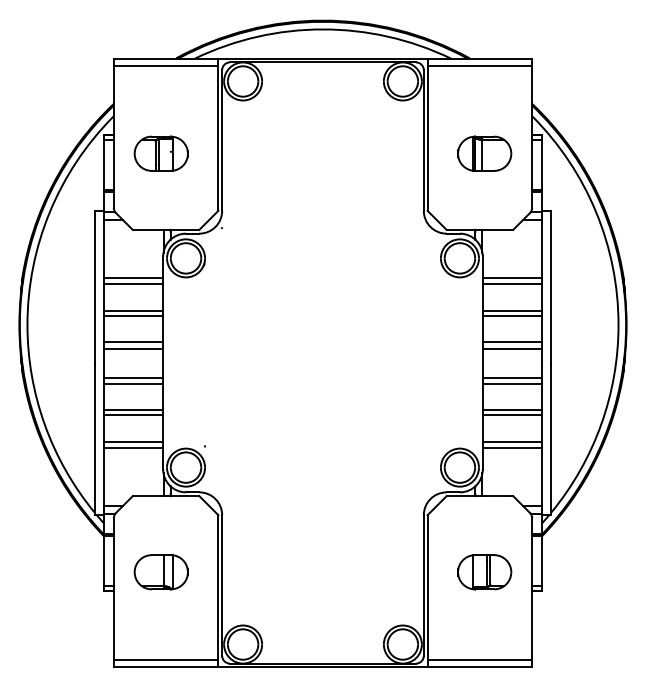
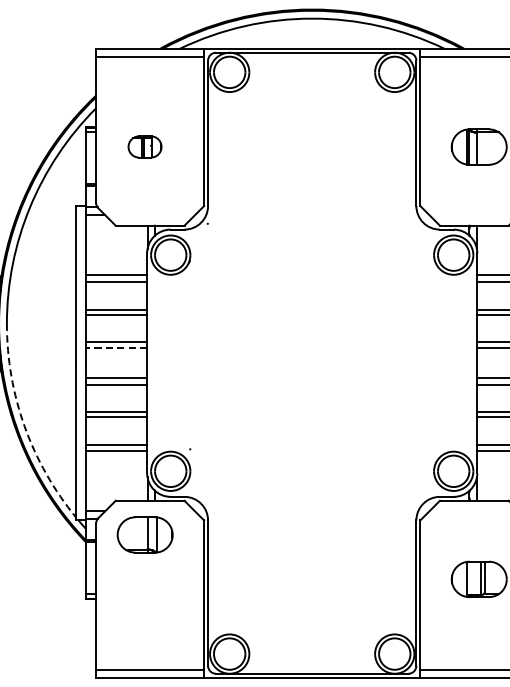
part: (160, 153) -> (144, 146), size x0.6
line: (133, 348) -> (116, 348), solid -> dashed
arc: (44, 424) -> (24, 426), solid -> dashed
part: (160, 572) -> (144, 535), moved

